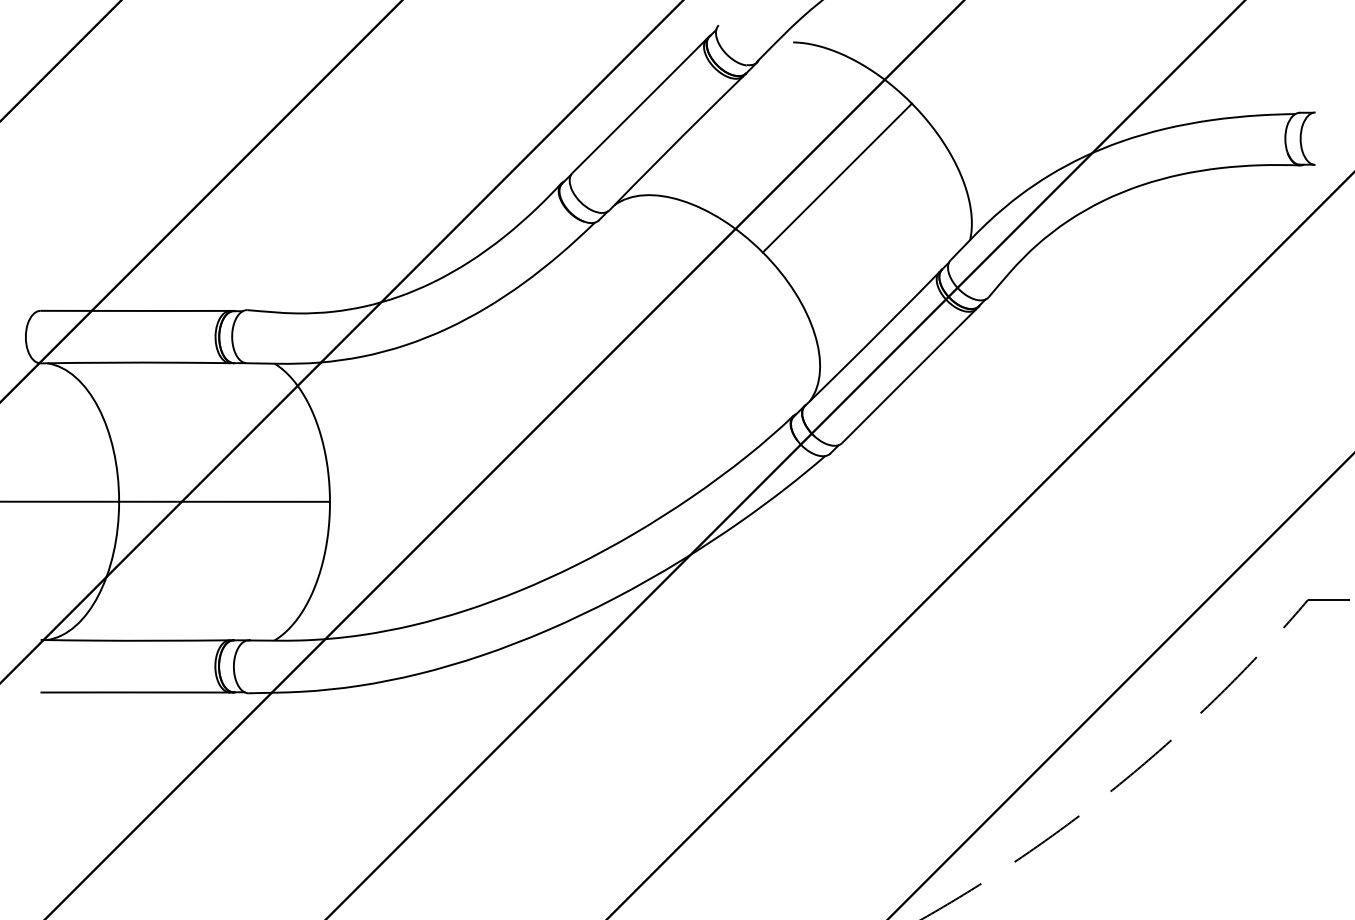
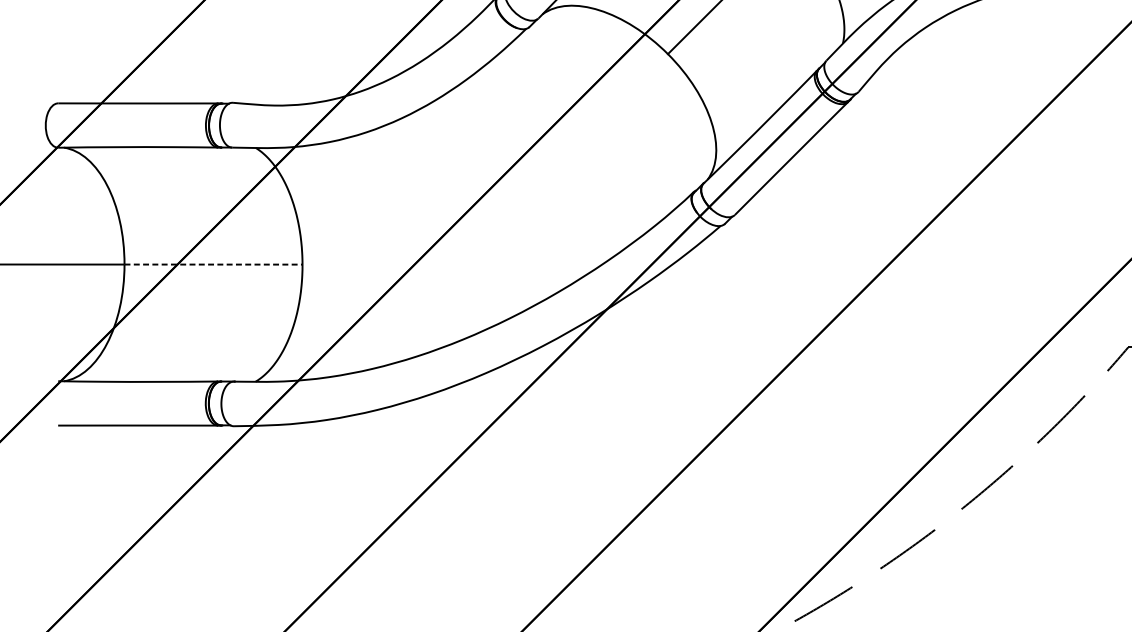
line: (225, 501) -> (214, 264), solid -> dashed

